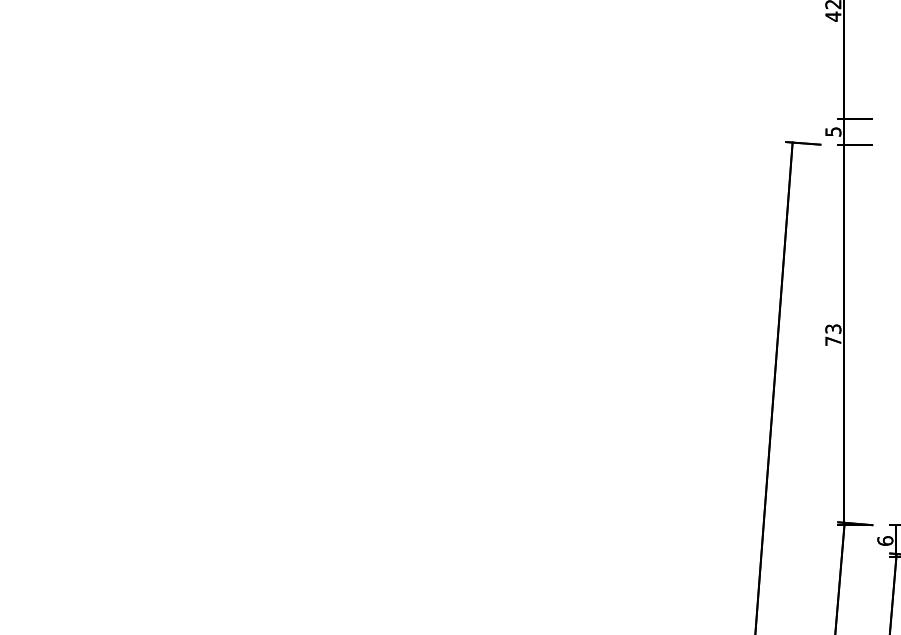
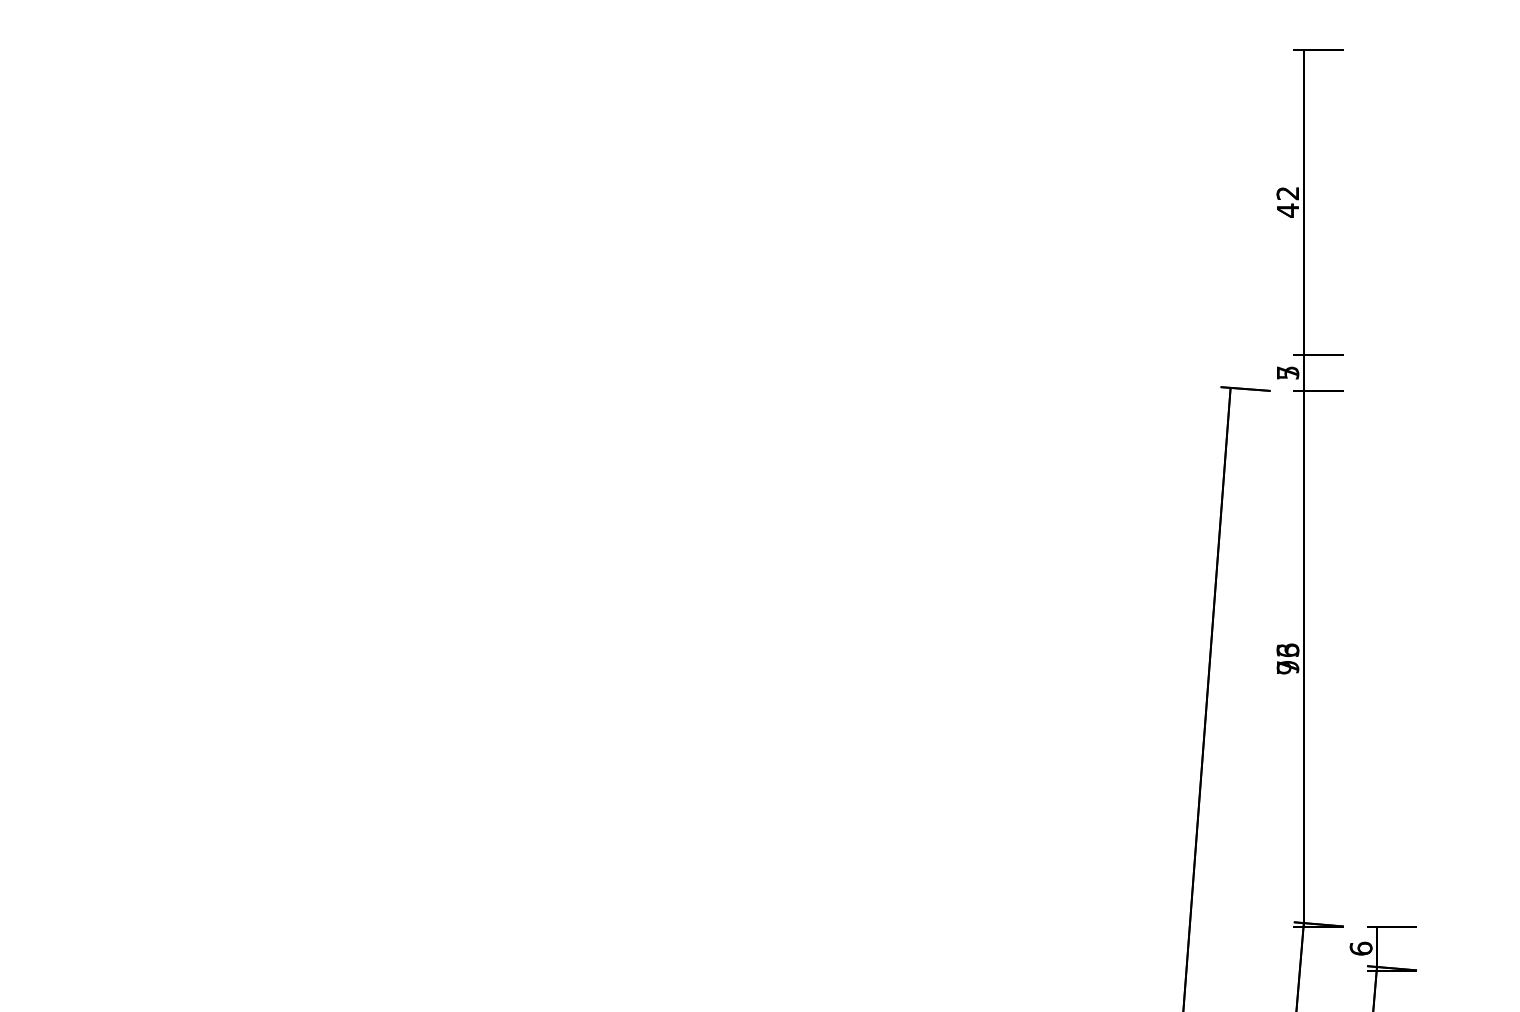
text: (833, 131) -> (1288, 372), 5 -> 7
text: (833, 334) -> (1287, 658), 73 -> 96

